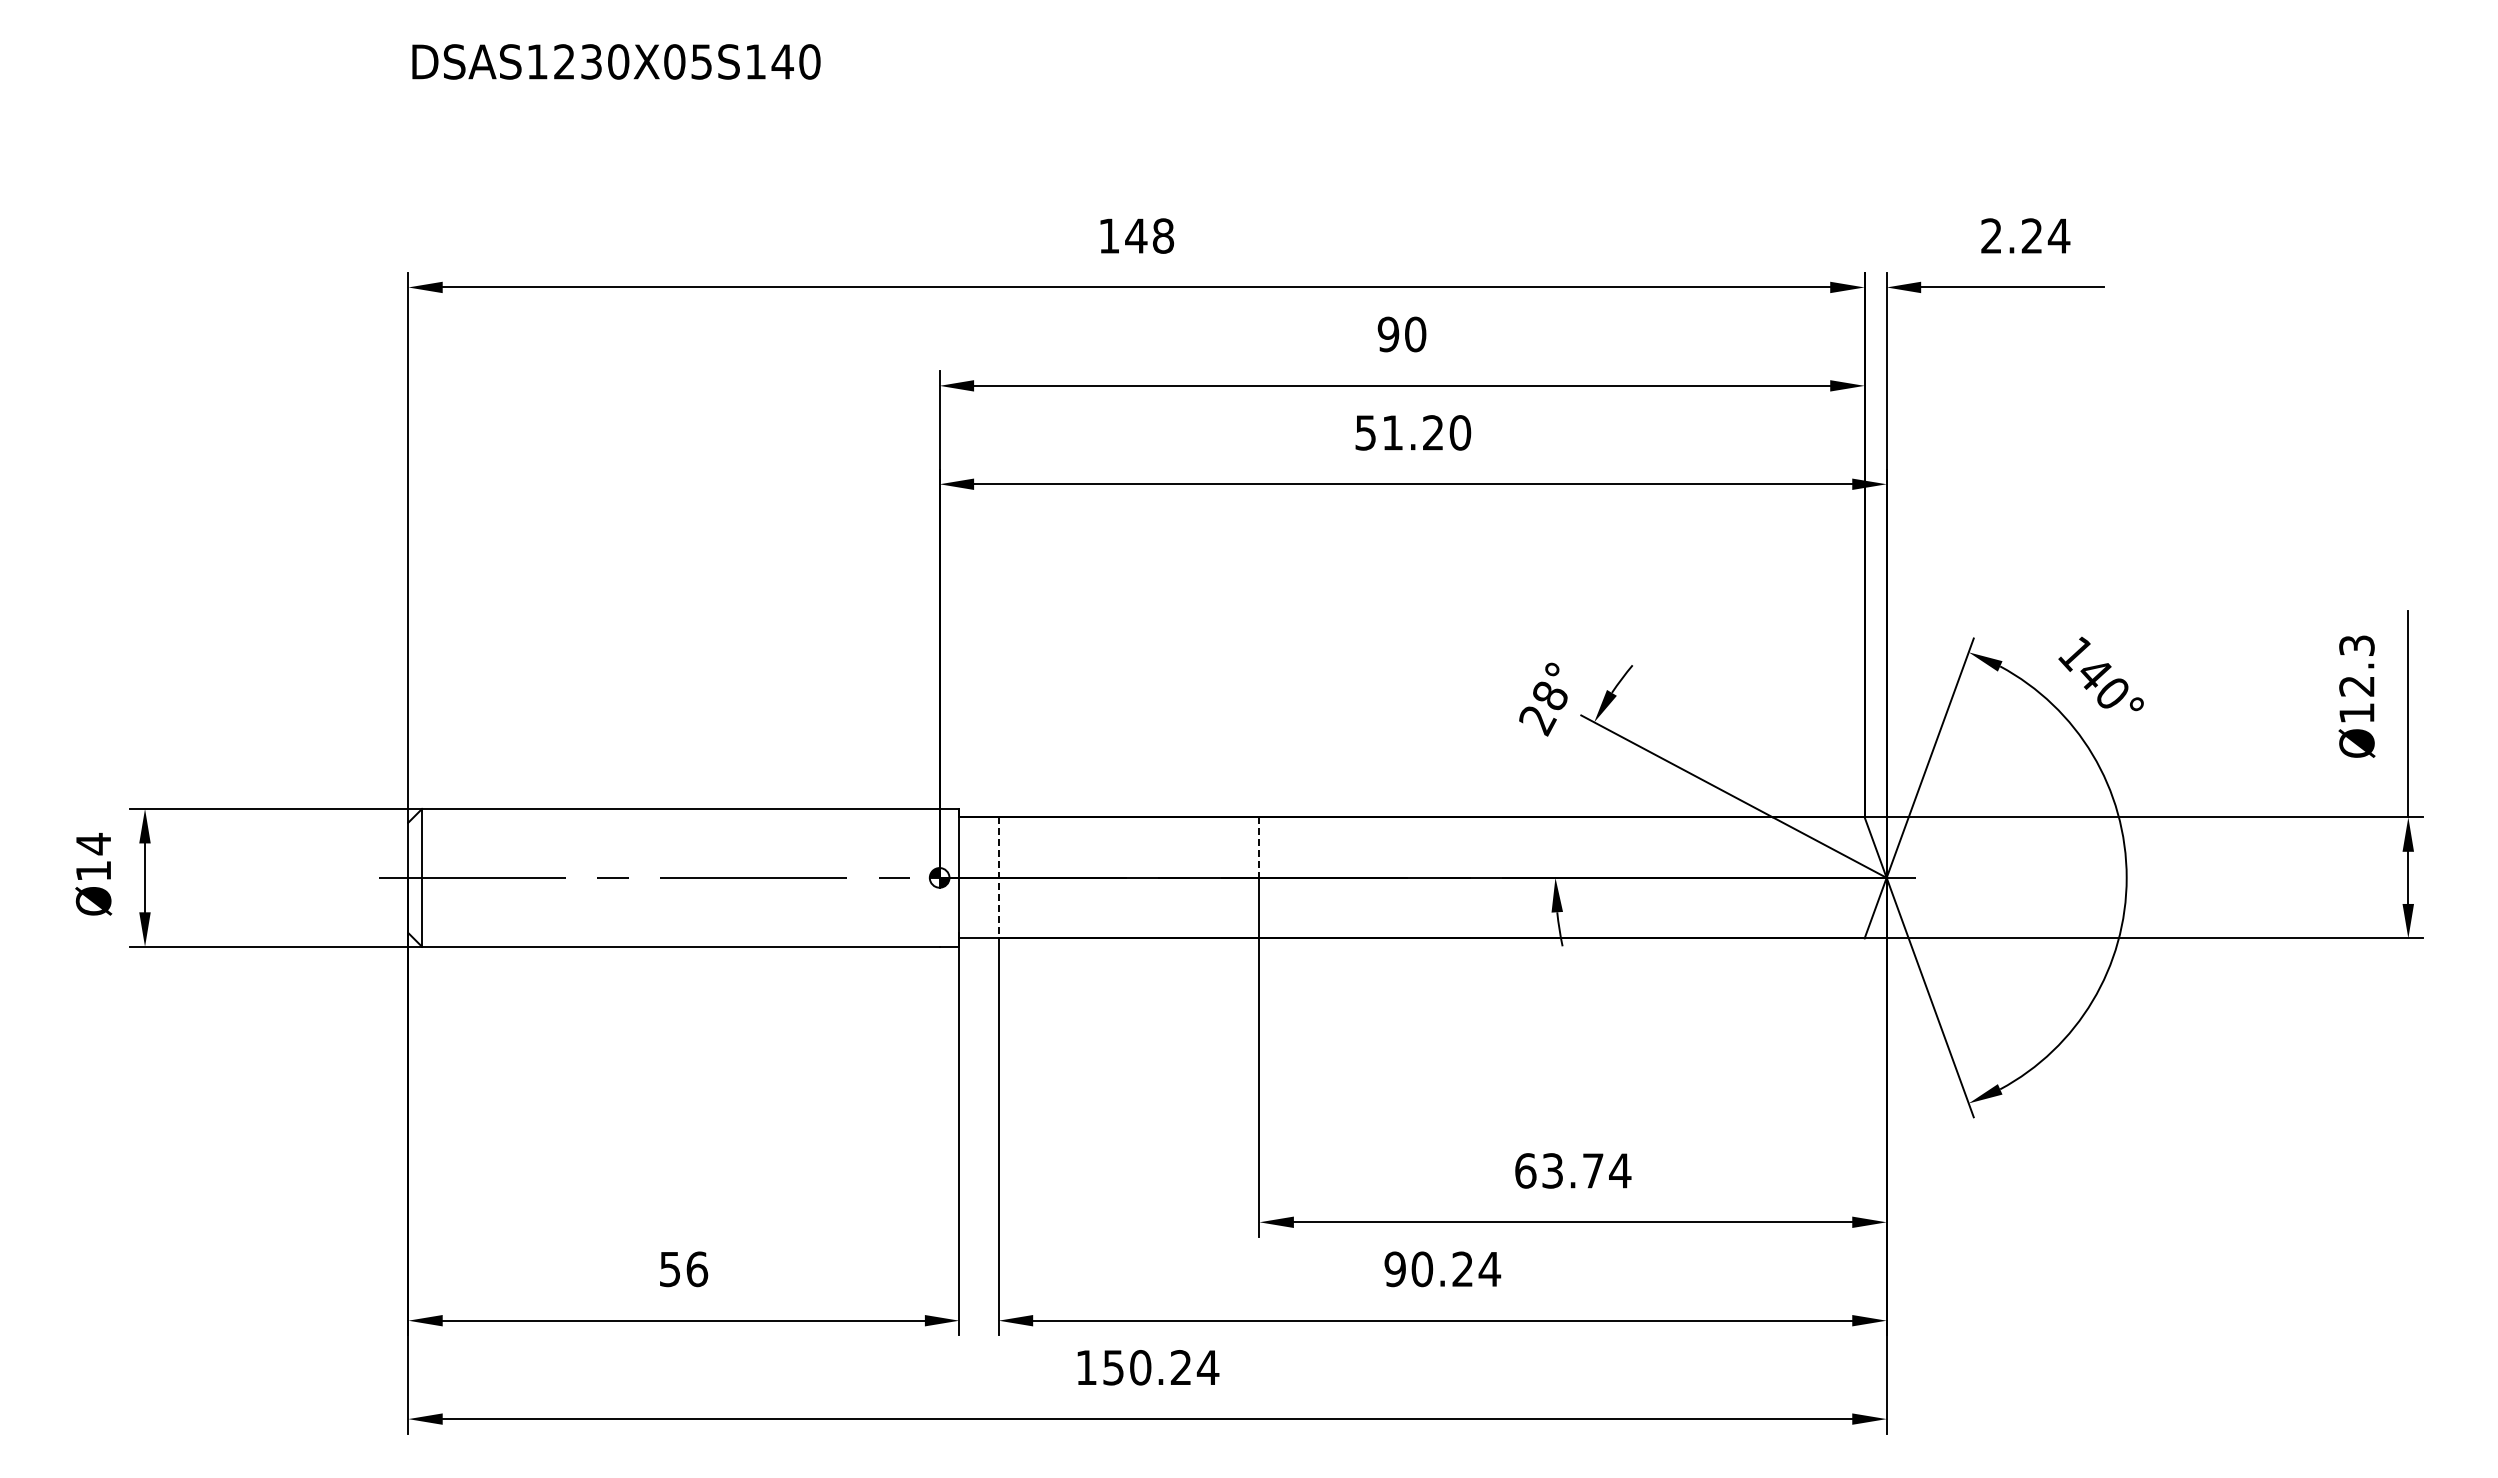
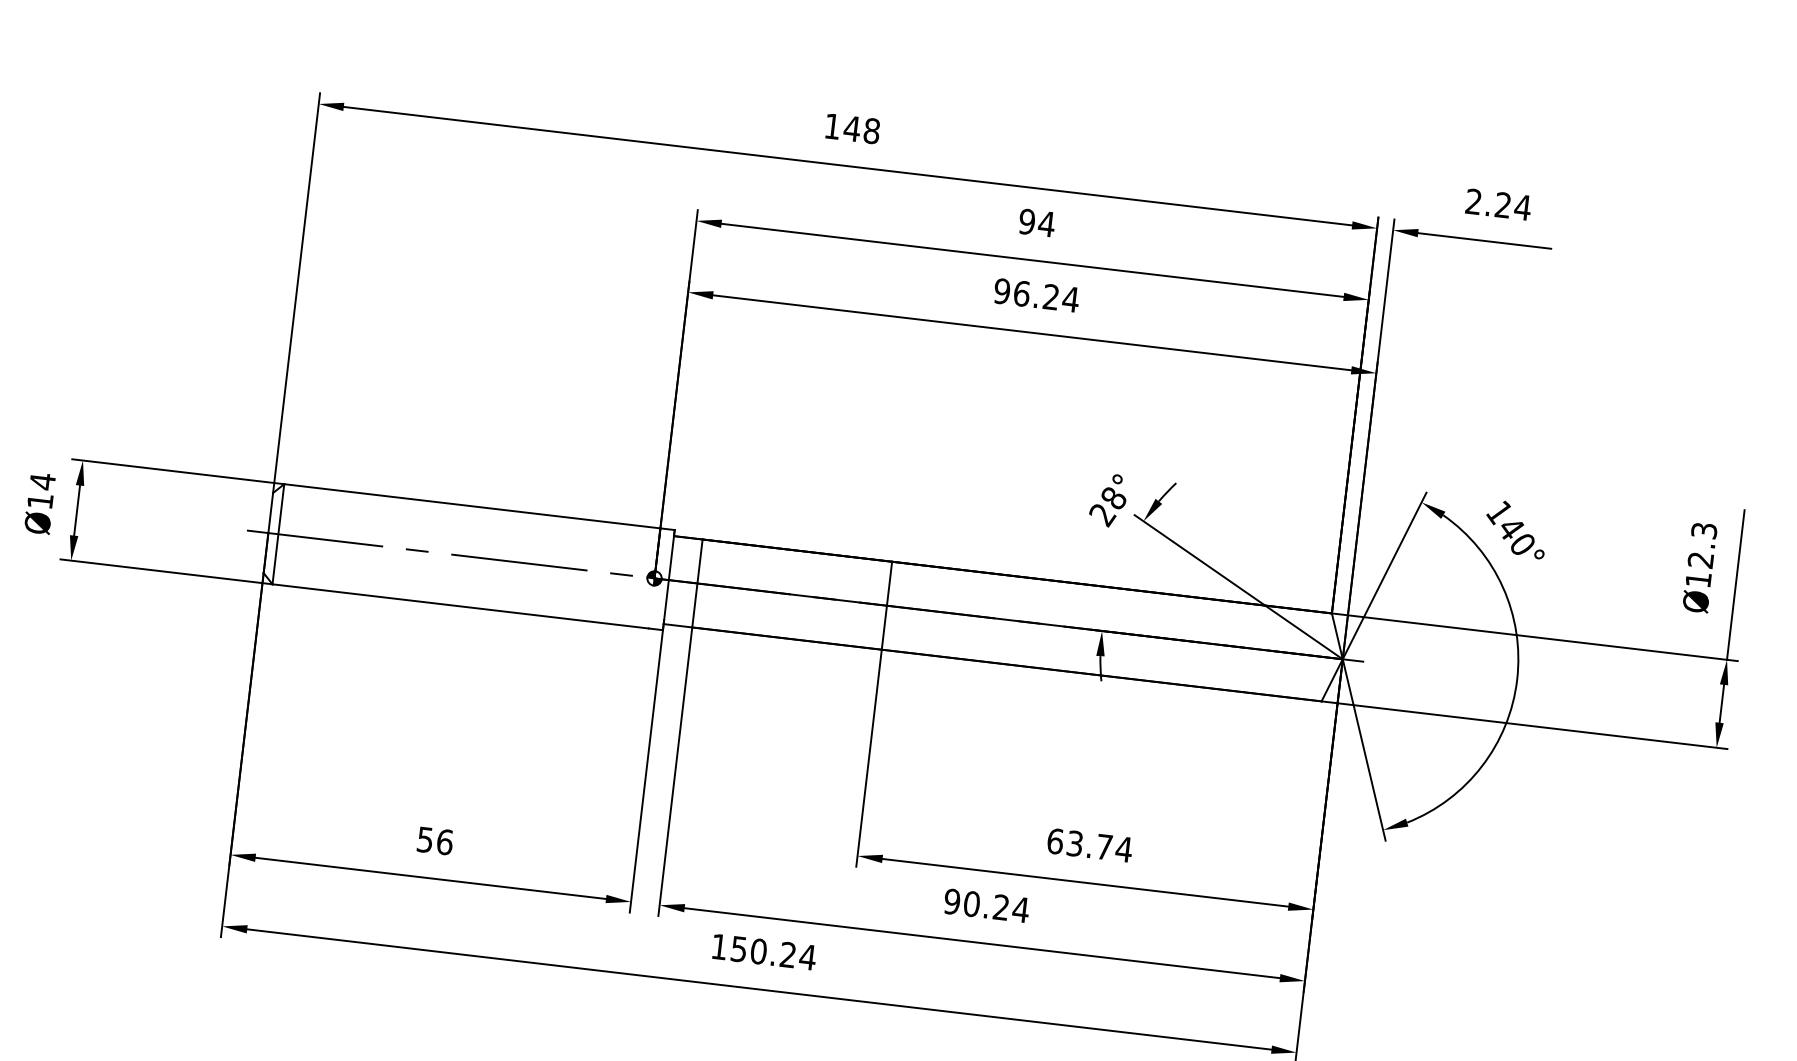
text: (1415, 334) -> (1046, 224), 90 -> 94
text: (1413, 432) -> (1036, 295), 51.20 -> 96.24
line: (1259, 848) -> (889, 584), dashed -> solid
line: (998, 877) -> (697, 583), dashed -> solid

